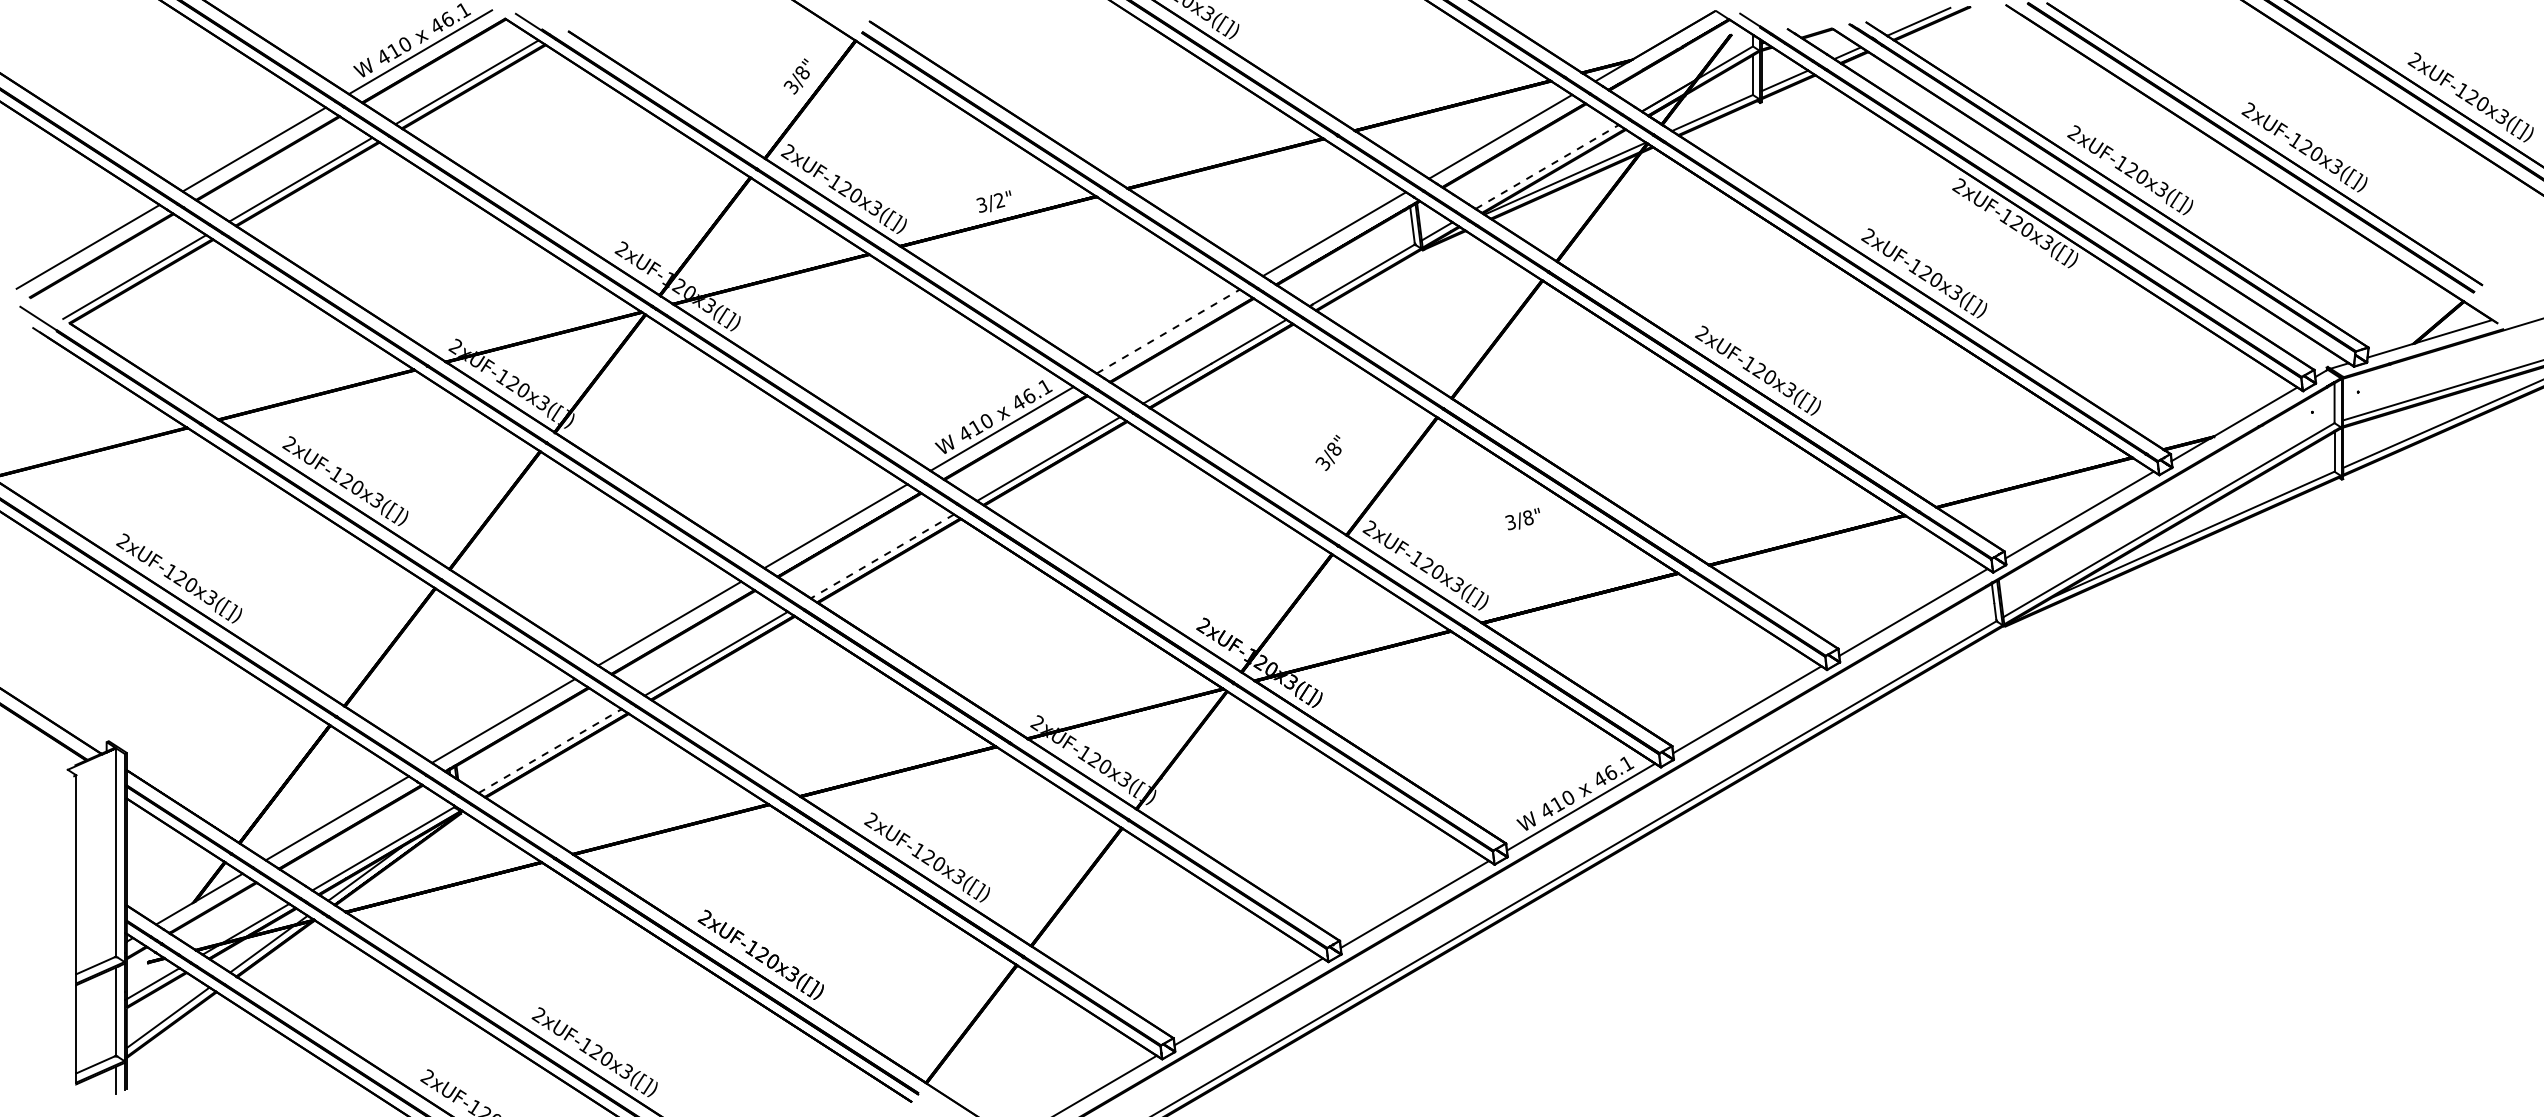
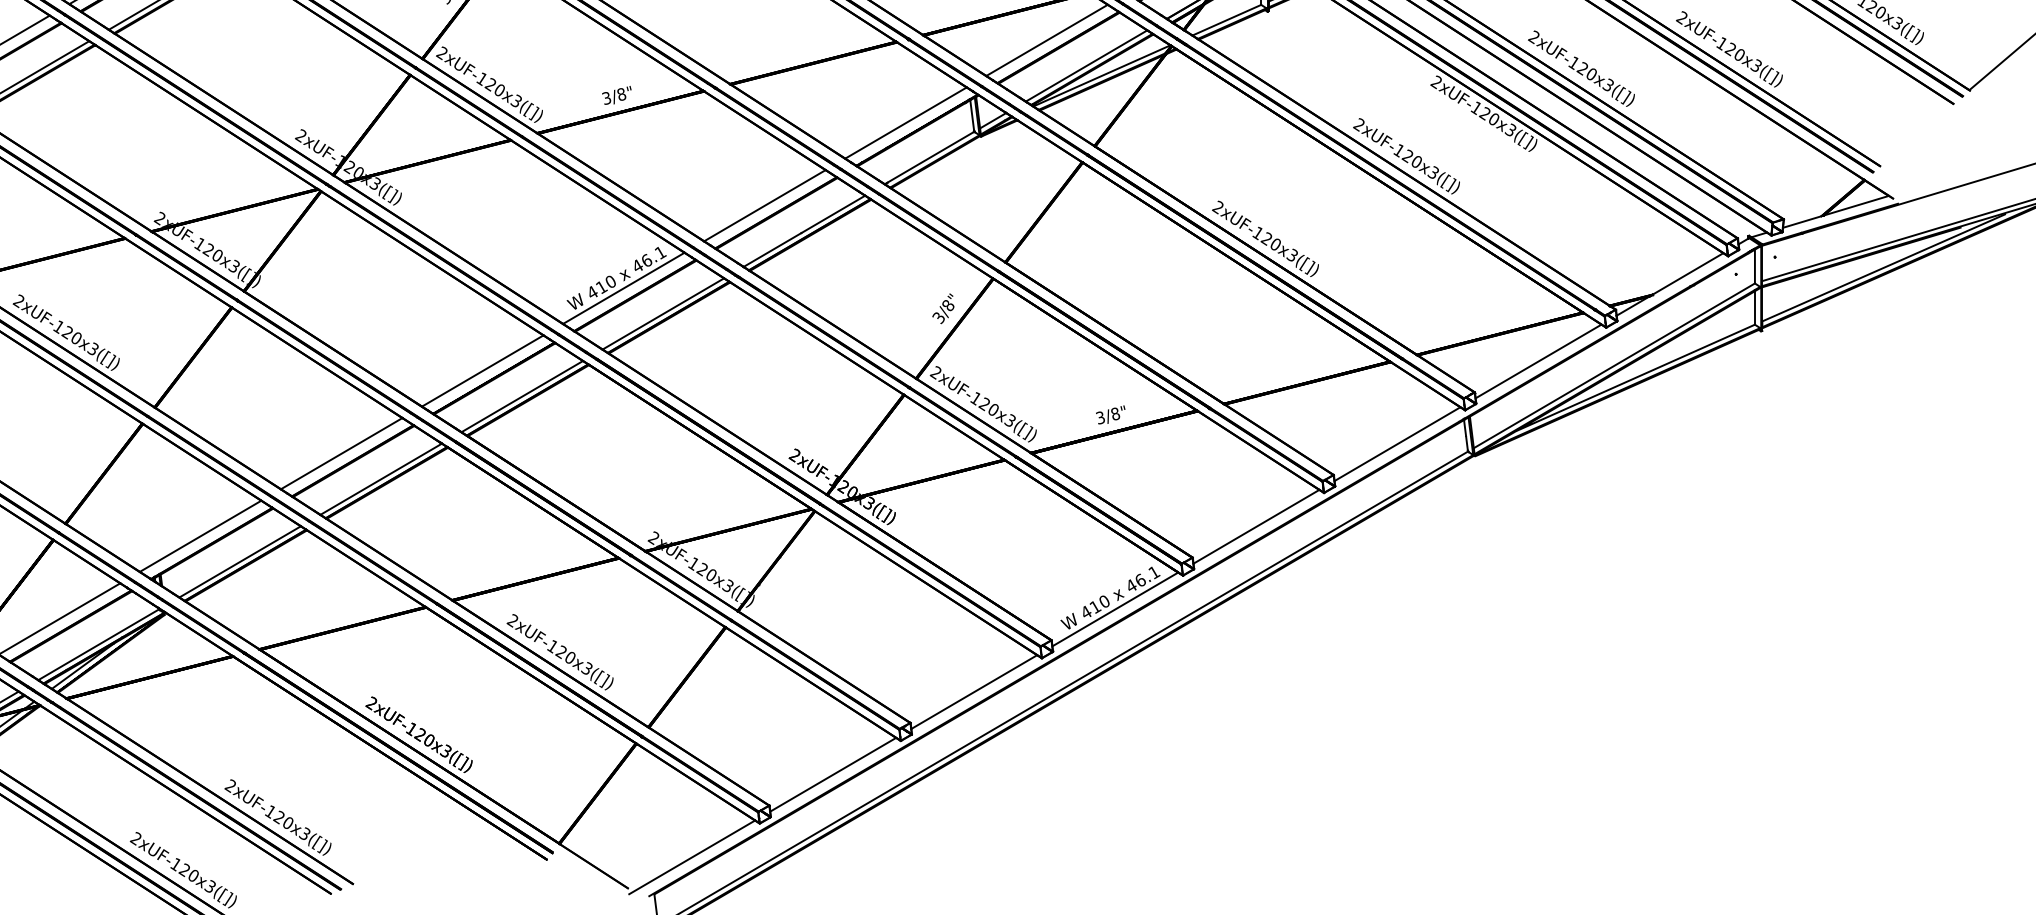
line: (1551, 164) -> (1090, 63), dashed -> solid
text: (999, 200) -> (621, 94), 3/2" -> 3/8"
line: (1168, 331) -> (765, 205), dashed -> solid
text: (1328, 452) -> (943, 308), moved
text: (1522, 518) -> (1110, 414), moved
line: (878, 558) -> (518, 398), dashed -> solid
line: (554, 748) -> (243, 559), dashed -> solid

